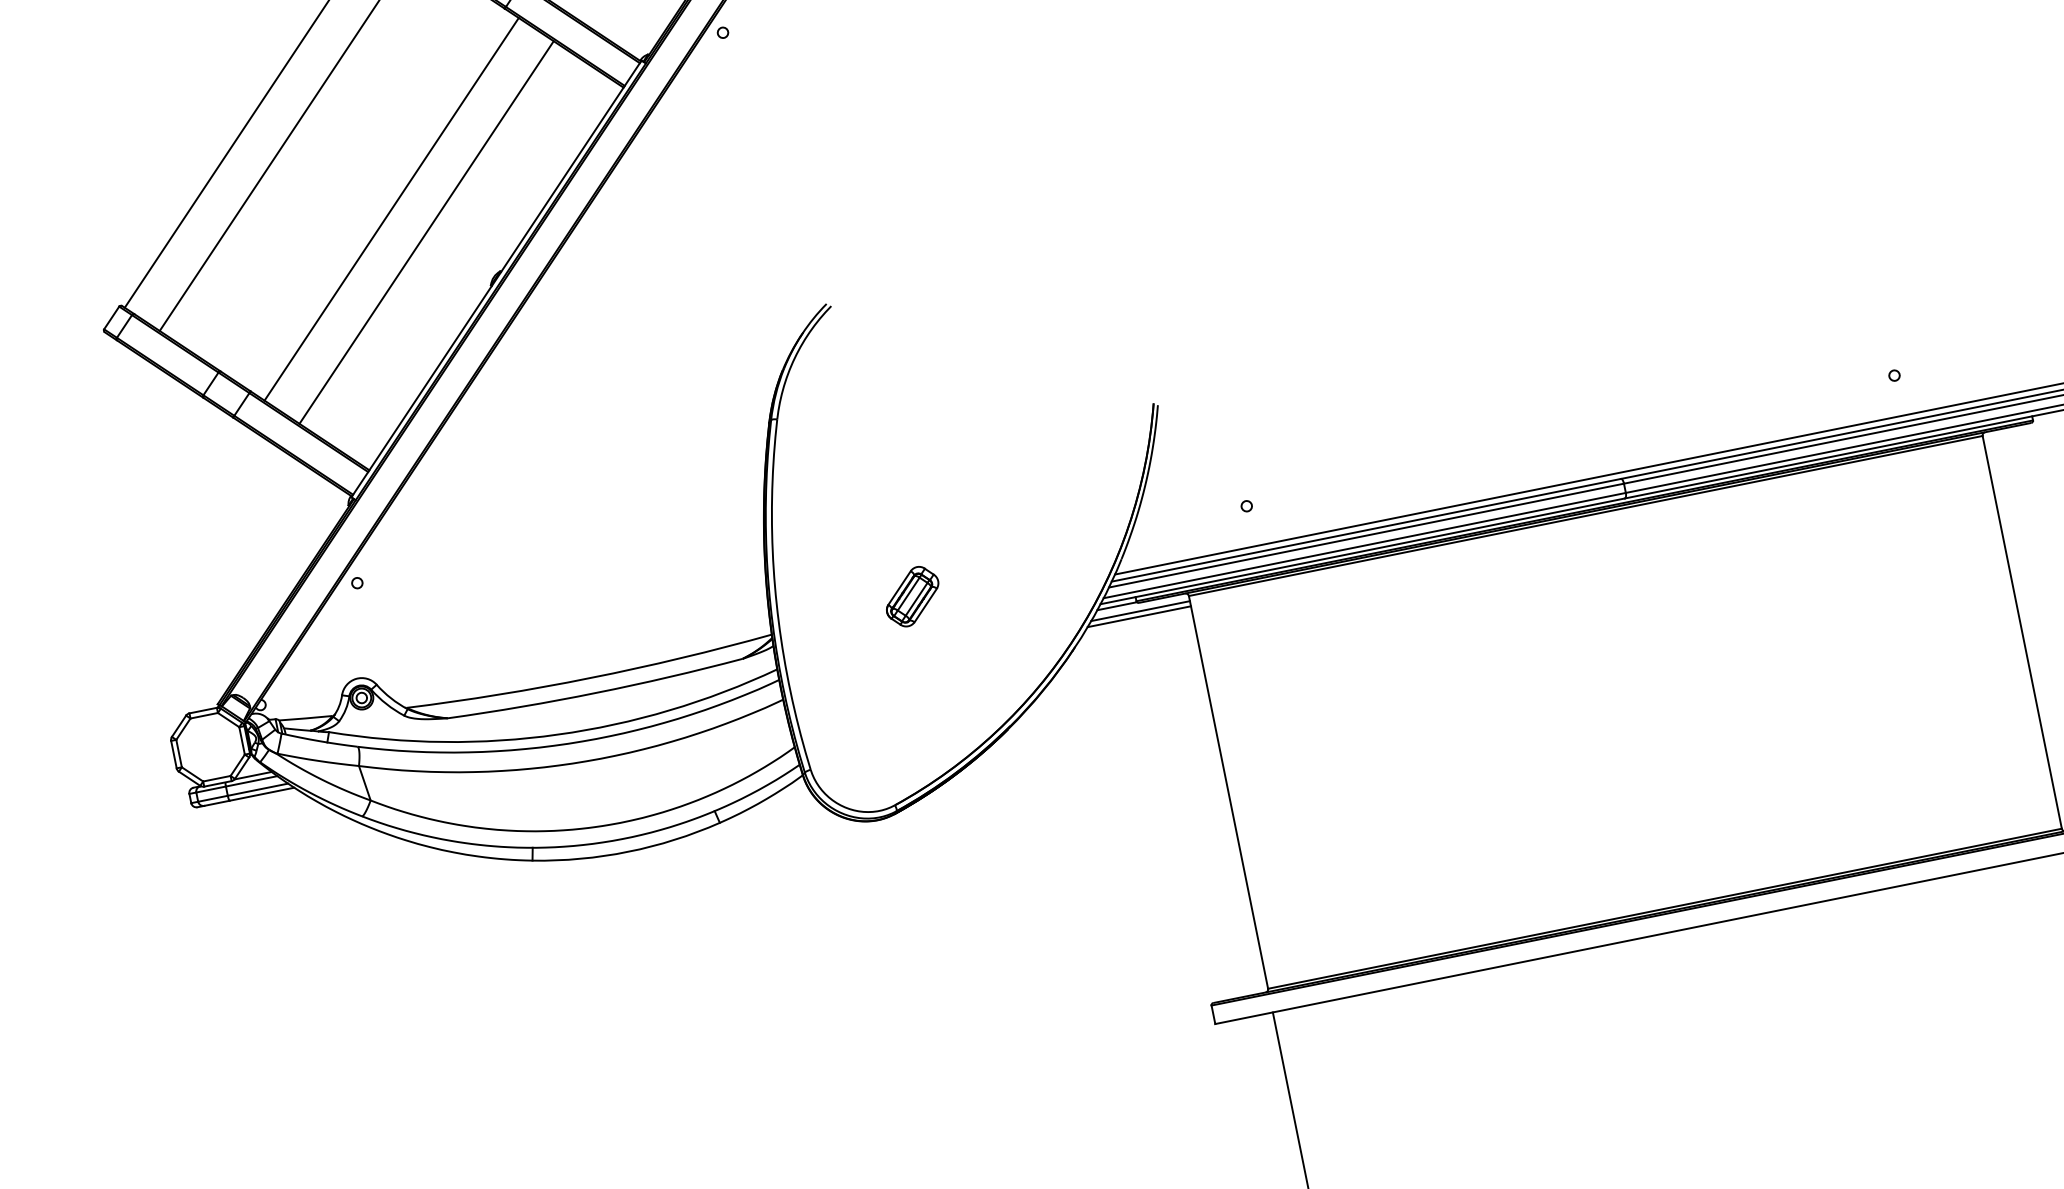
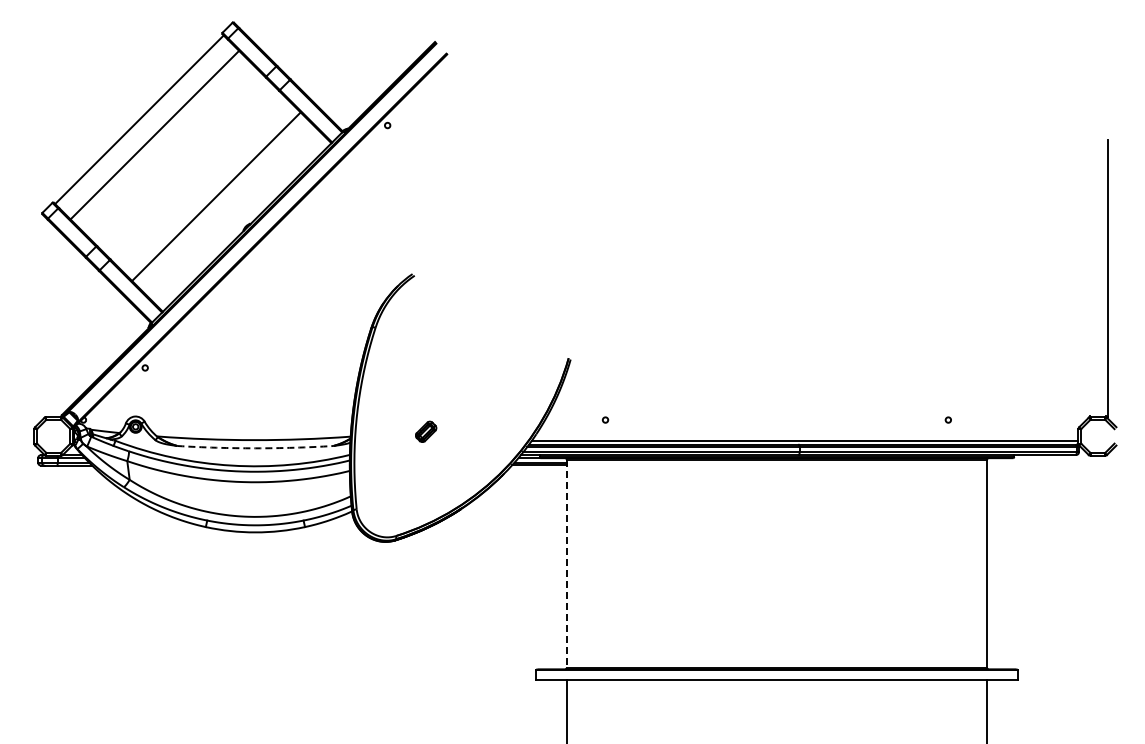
line: (390, 209) -> (200, 181), removed
part: (911, 596) -> (425, 431), size x0.7
arc: (596, 693) -> (255, 448), solid -> dashed
line: (1227, 792) -> (566, 563), solid -> dashed

